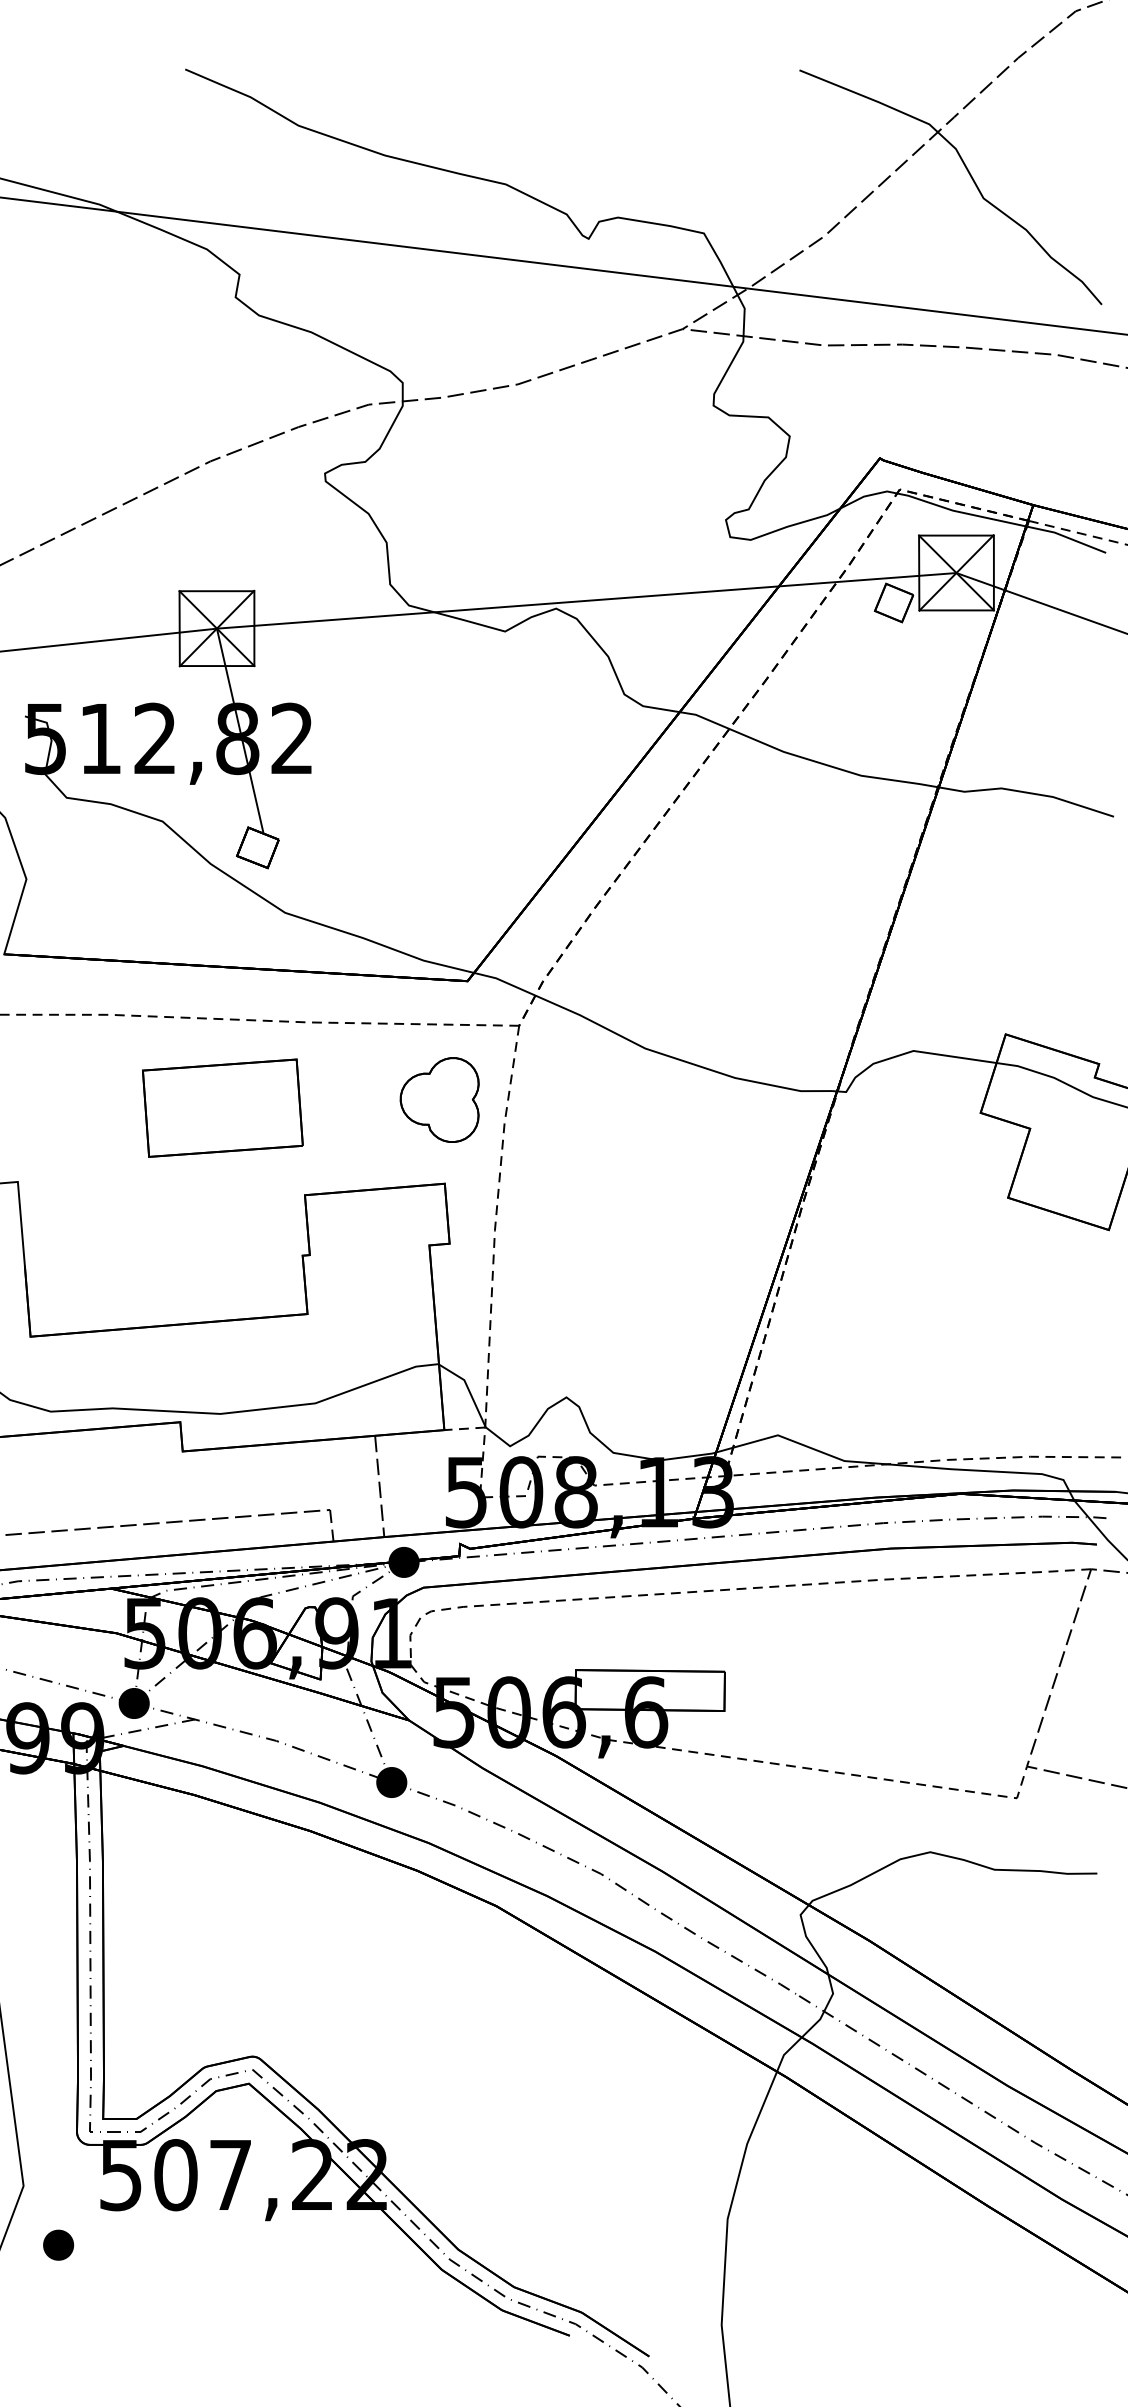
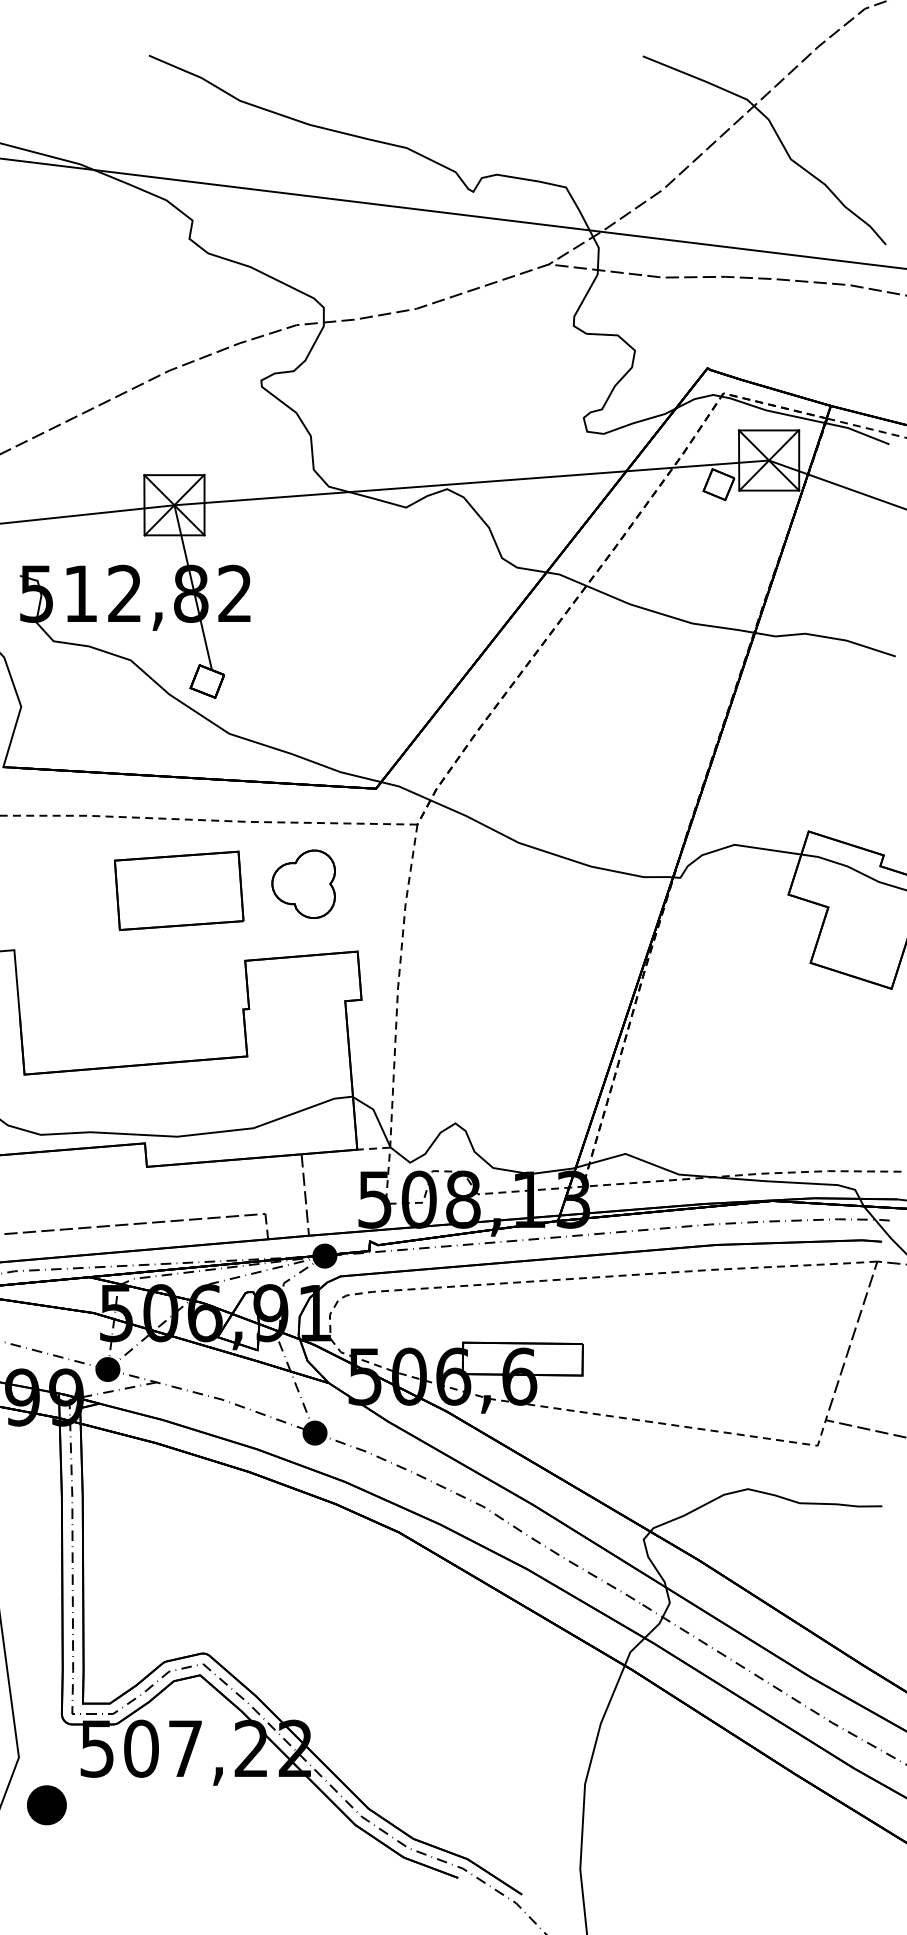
part: (439, 1099) -> (303, 883), moved
part: (58, 2244) -> (47, 1804), size x1.6

